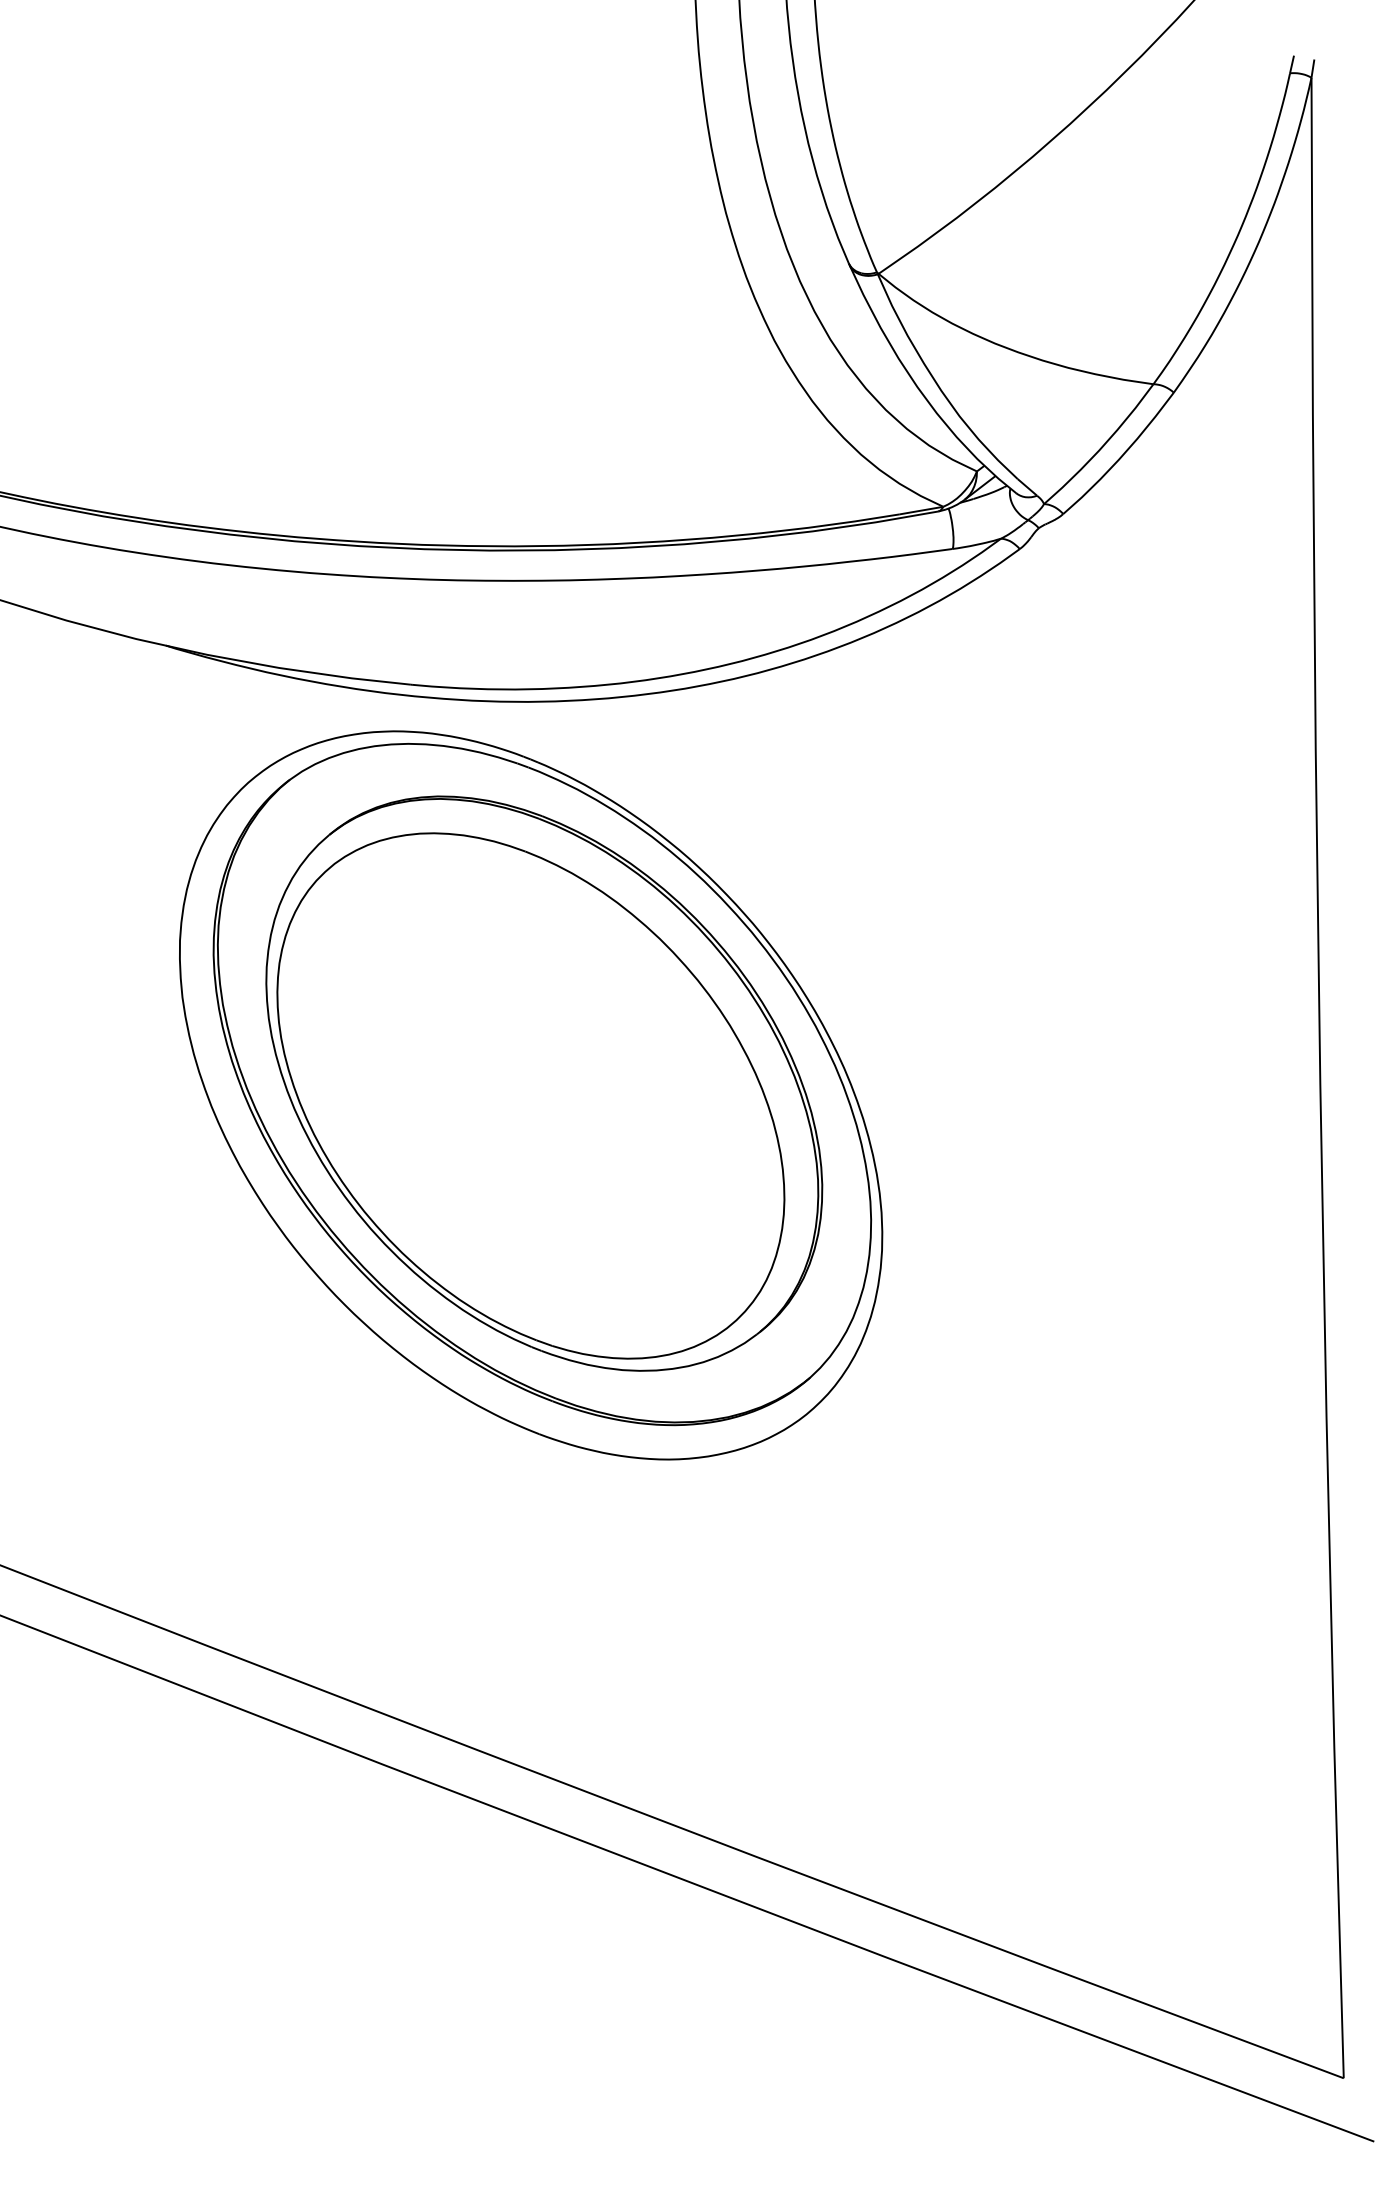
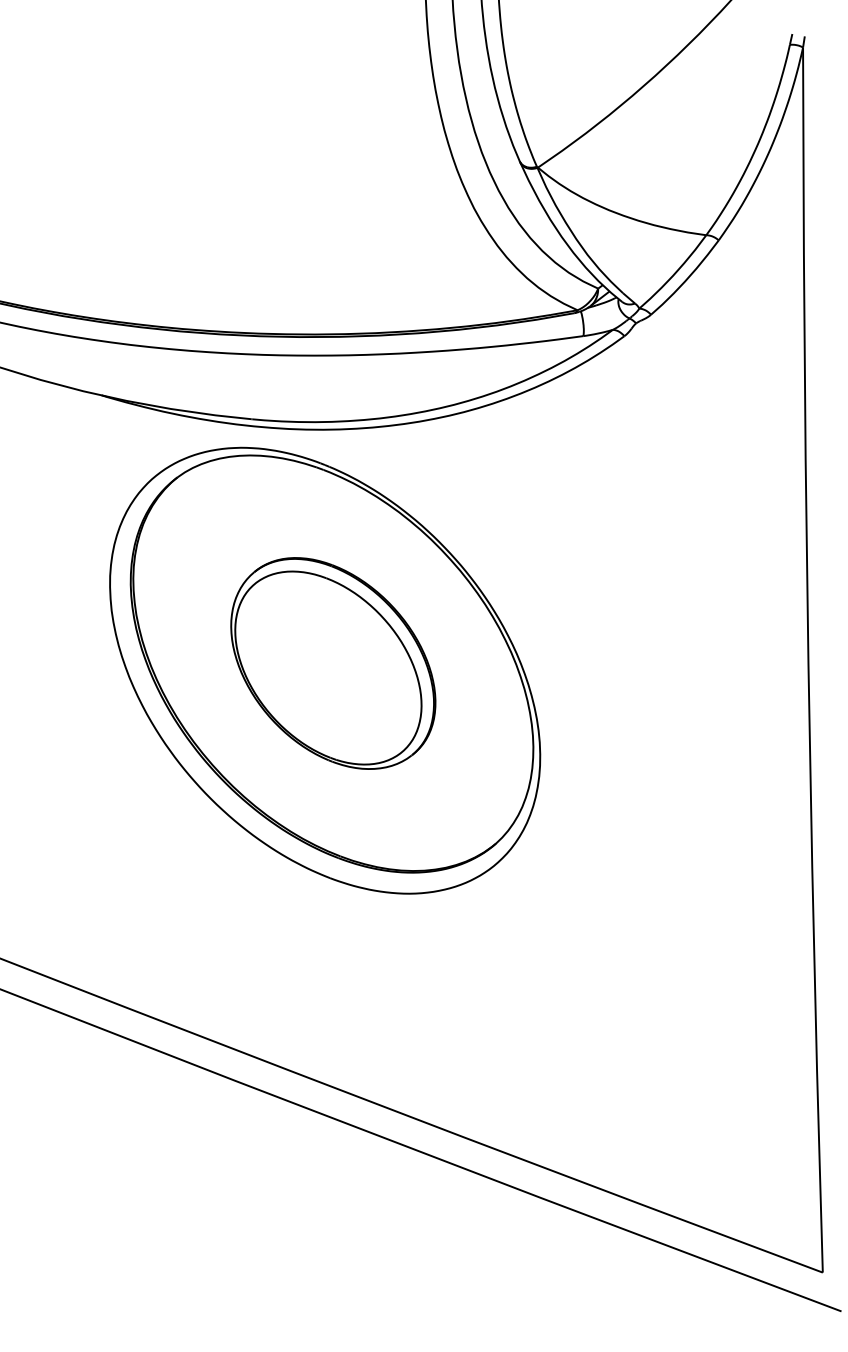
part: (544, 1083) -> (333, 663), size x0.6

